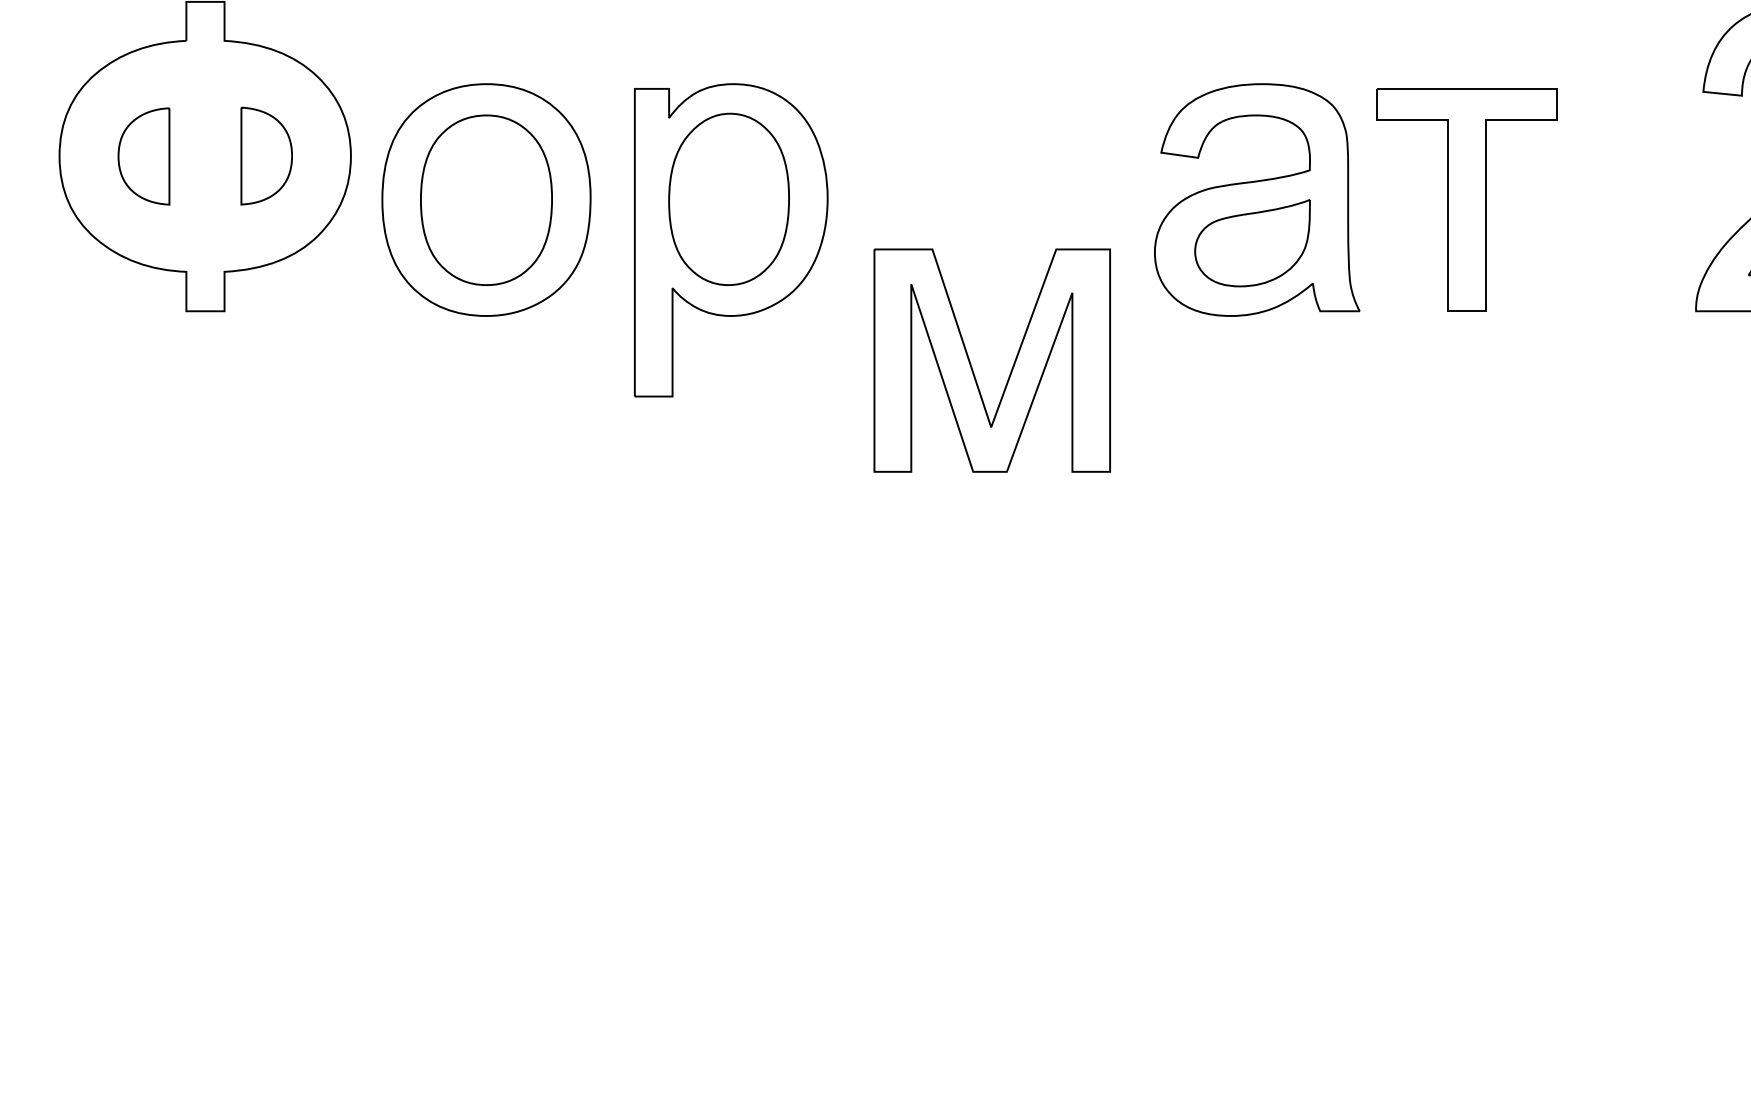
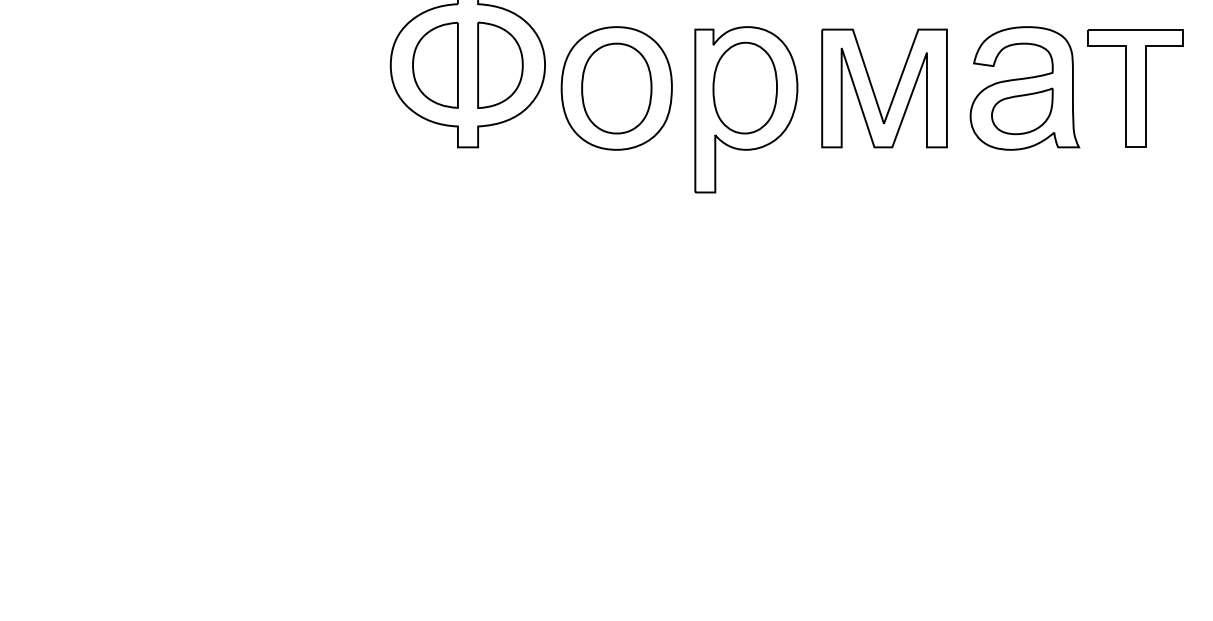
part: (266, 154) -> (500, 64), size x1.67
part: (144, 156) -> (435, 65), size x1.67
part: (973, 366) -> (874, 91), moved

